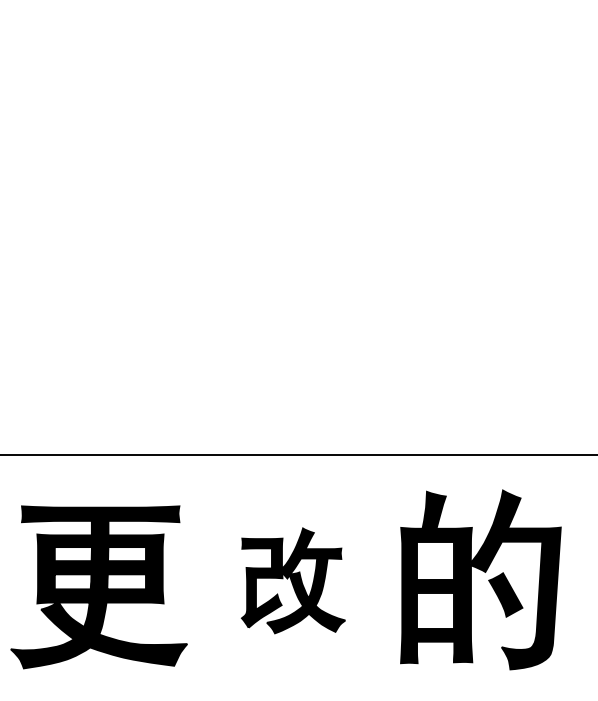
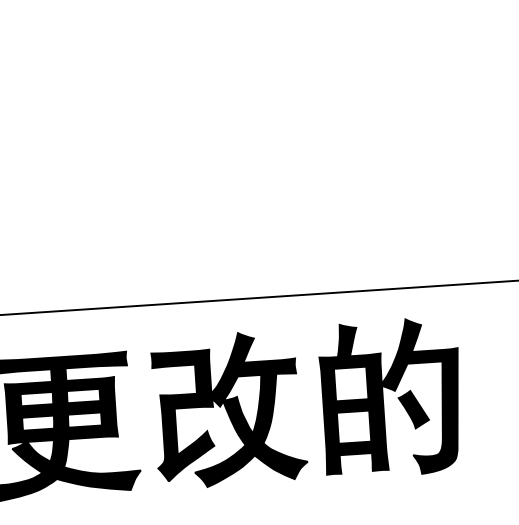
part: (293, 580) -> (229, 409), size x1.67

